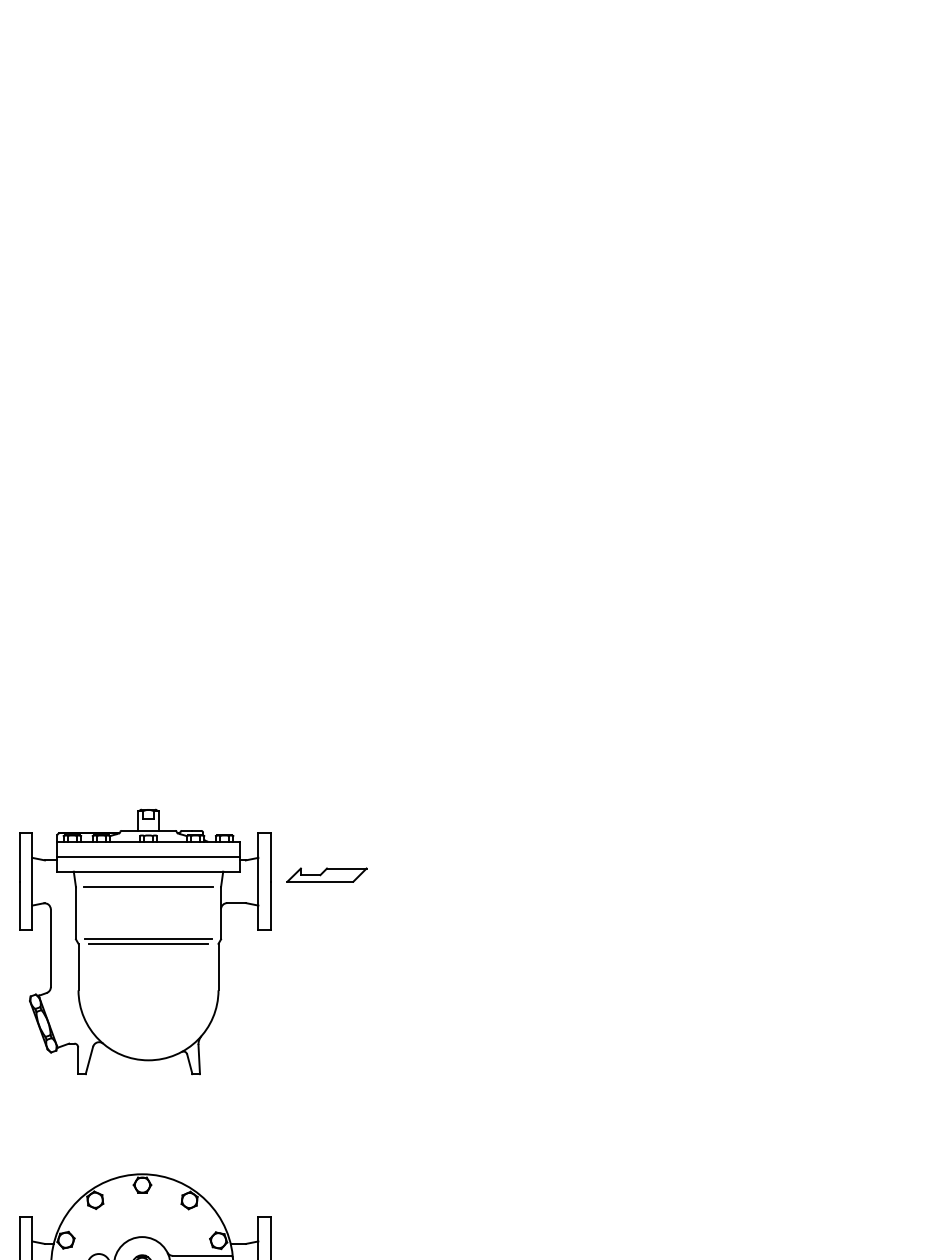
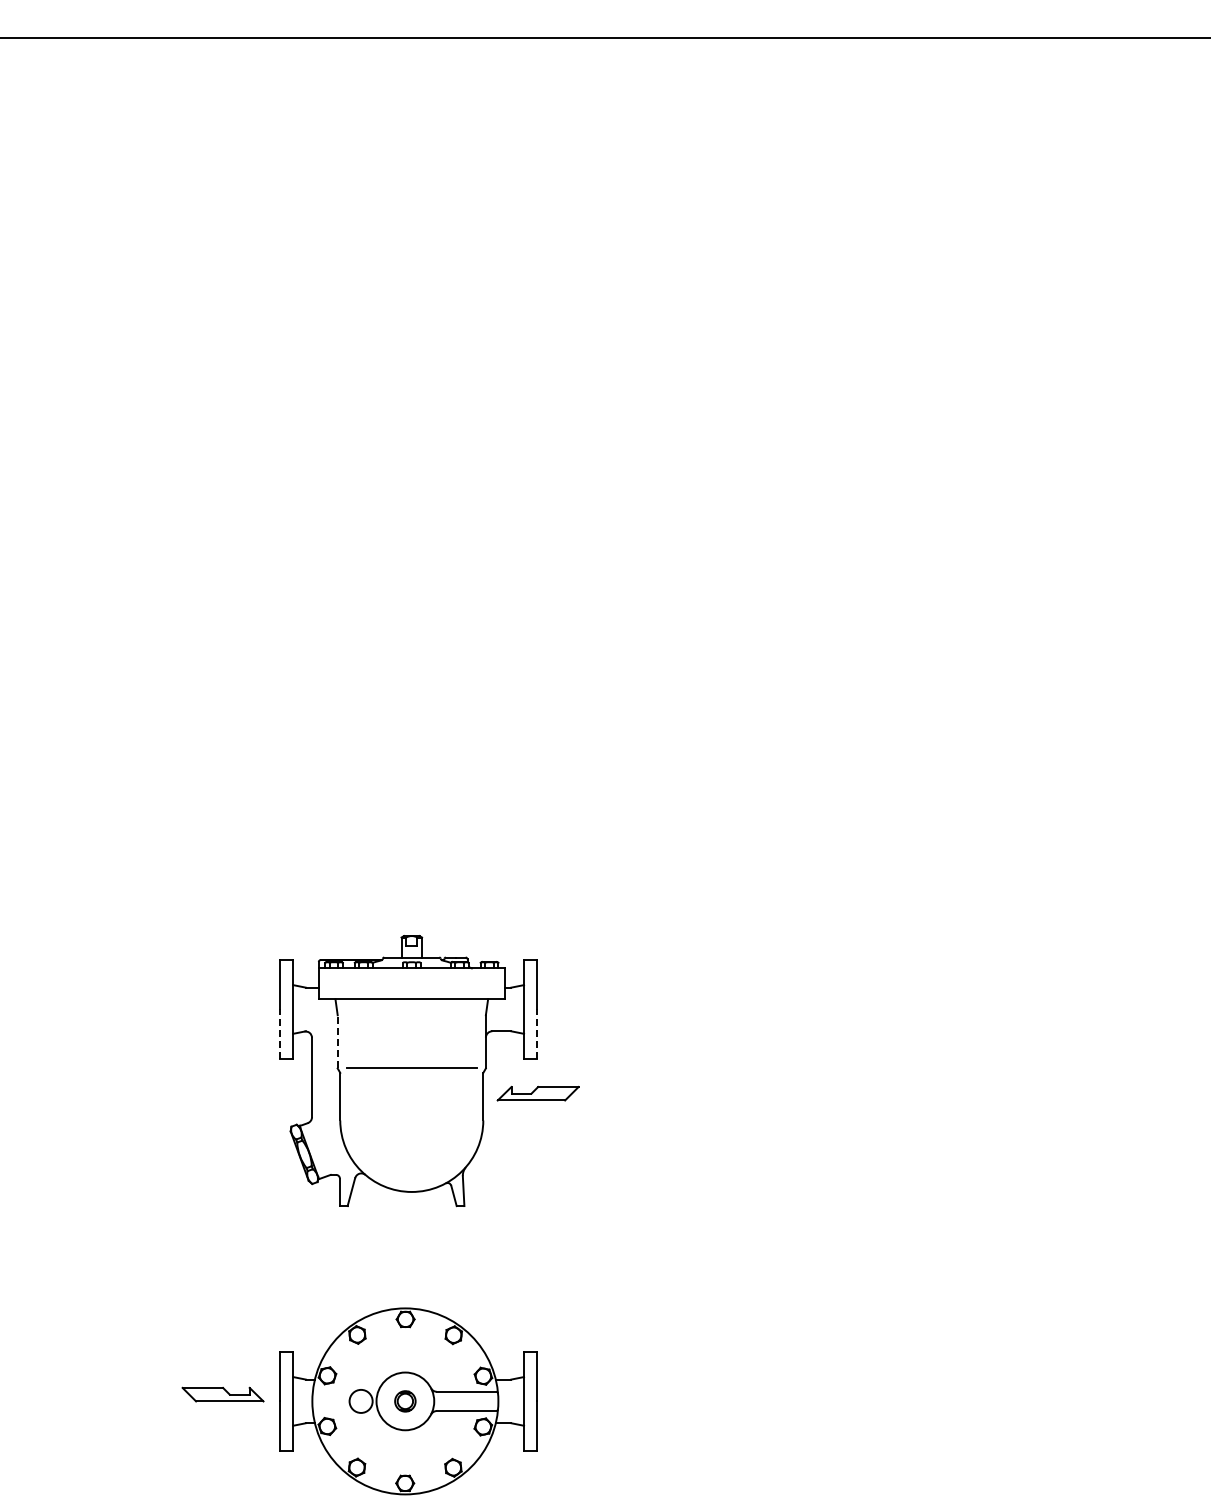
line: (148, 856) -> (411, 983), removed
part: (326, 874) -> (537, 1093), moved
line: (148, 887) -> (411, 1015), removed
line: (20, 906) -> (280, 1034), solid -> dashed
line: (270, 906) -> (536, 1034), solid -> dashed
line: (75, 913) -> (337, 1041), solid -> dashed
line: (148, 943) -> (411, 1072), removed

